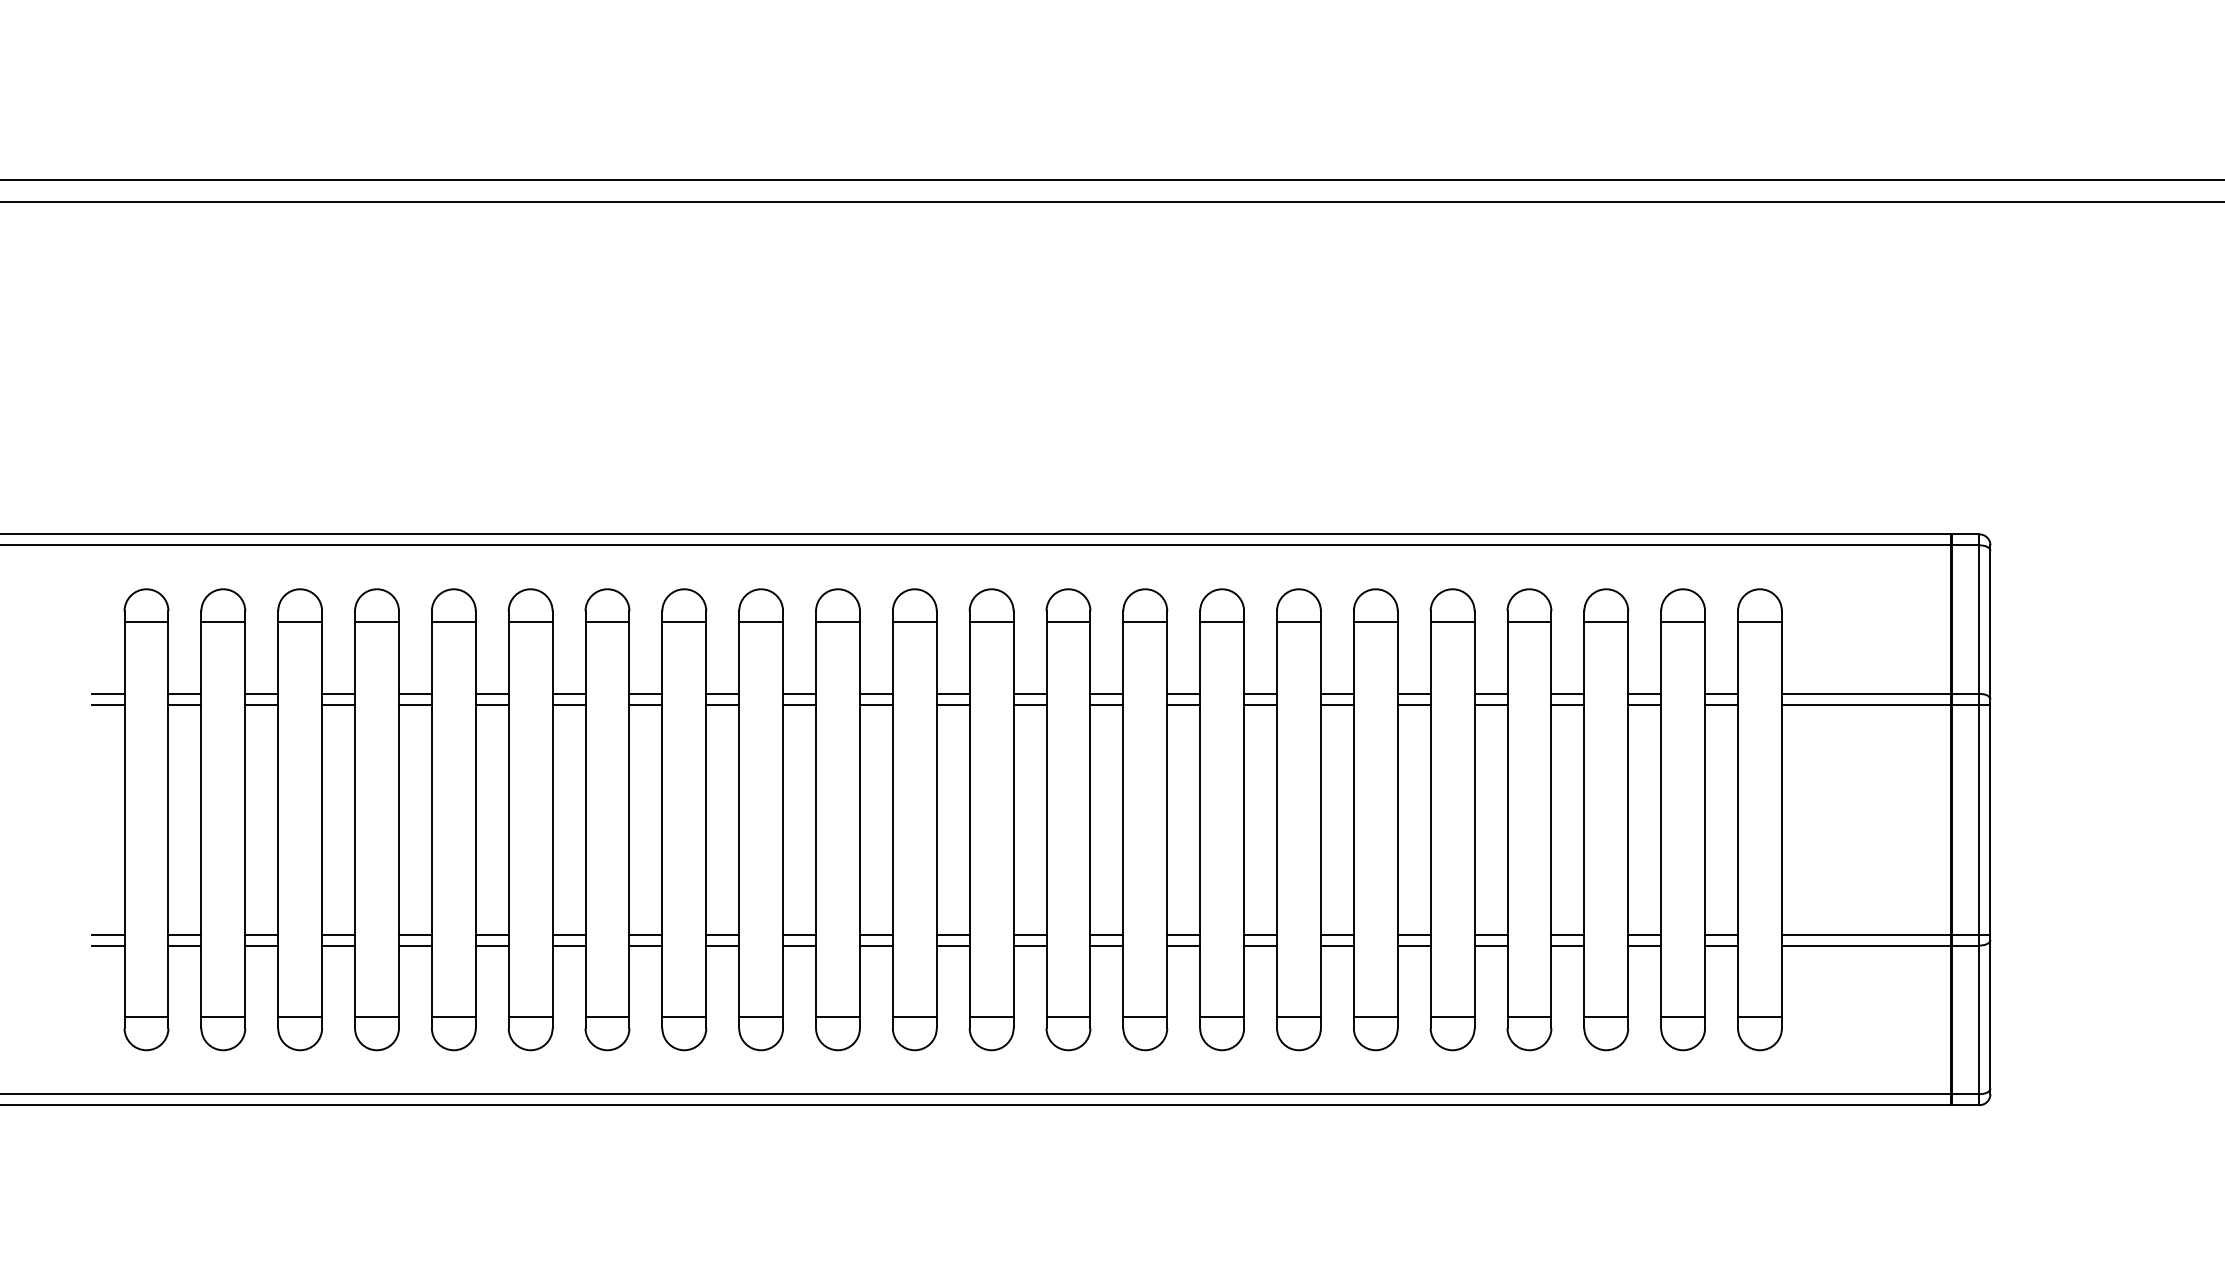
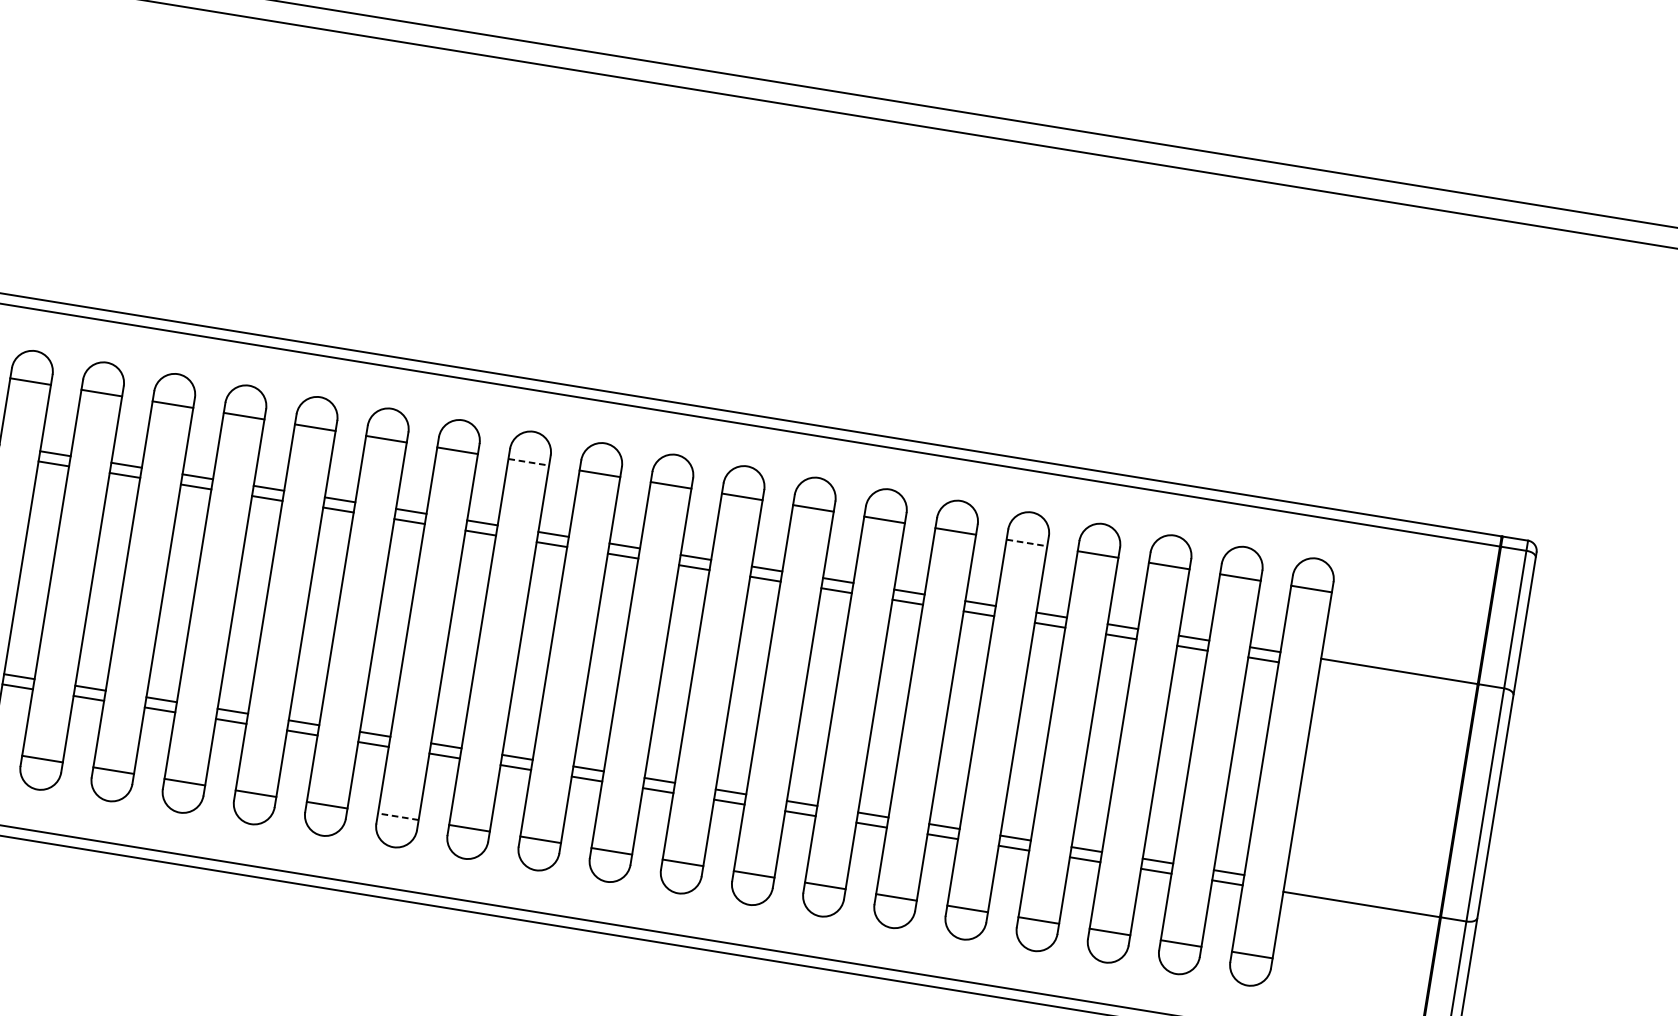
line: (914, 622) -> (528, 462), solid -> dashed
line: (1452, 622) -> (1026, 543), solid -> dashed
line: (1885, 704) -> (1415, 684), removed
line: (1885, 934) -> (1381, 897), removed
line: (837, 1017) -> (397, 816), solid -> dashed

